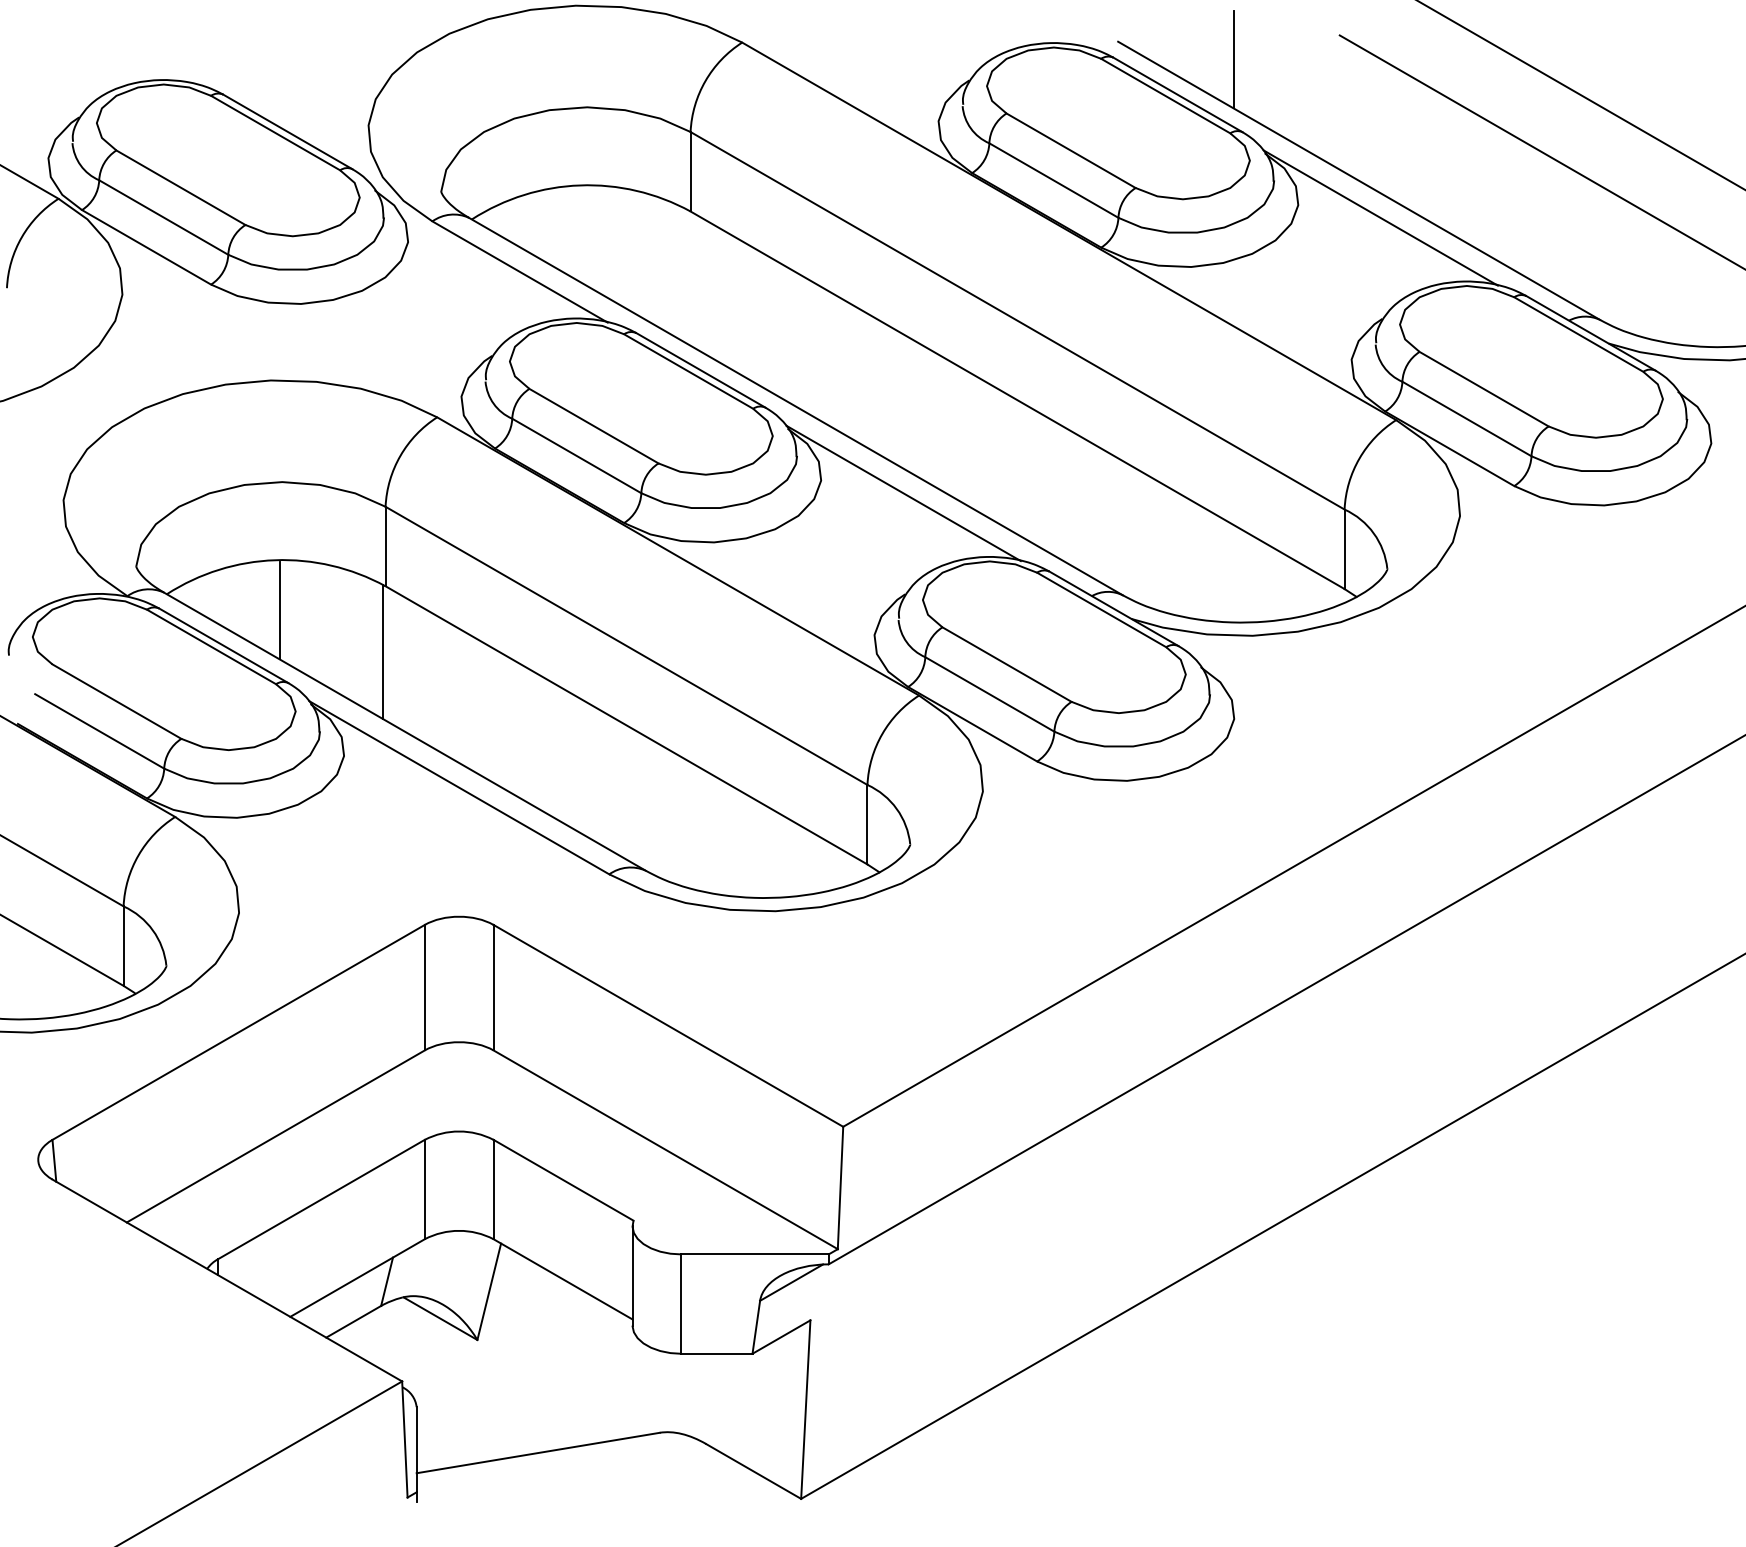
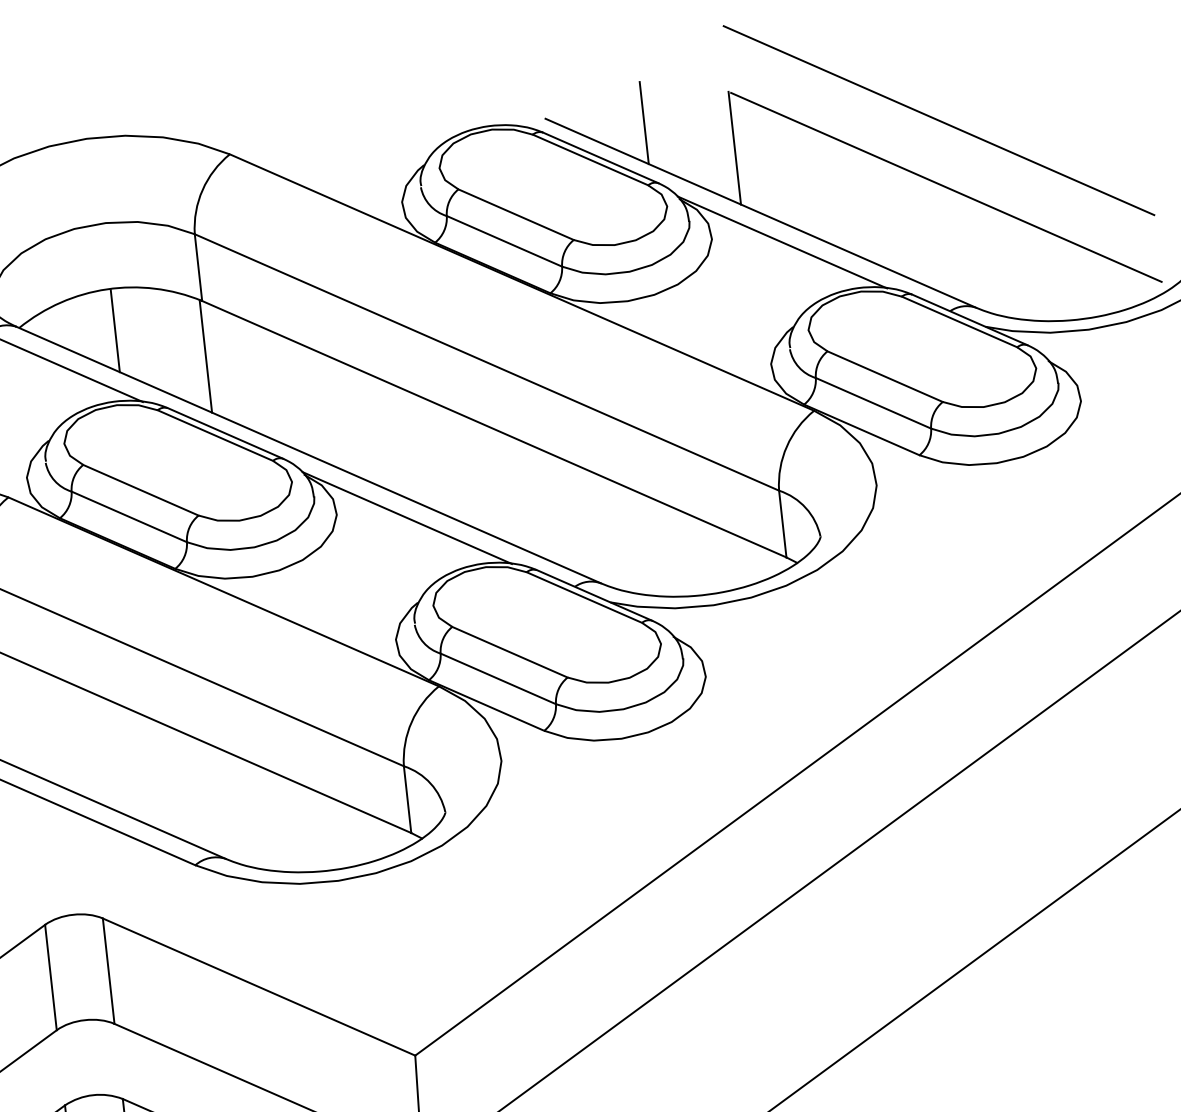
line: (1336, 100) -> (734, 147), added
line: (584, 235) -> (115, 331), added
line: (687, 276) -> (205, 355), added

